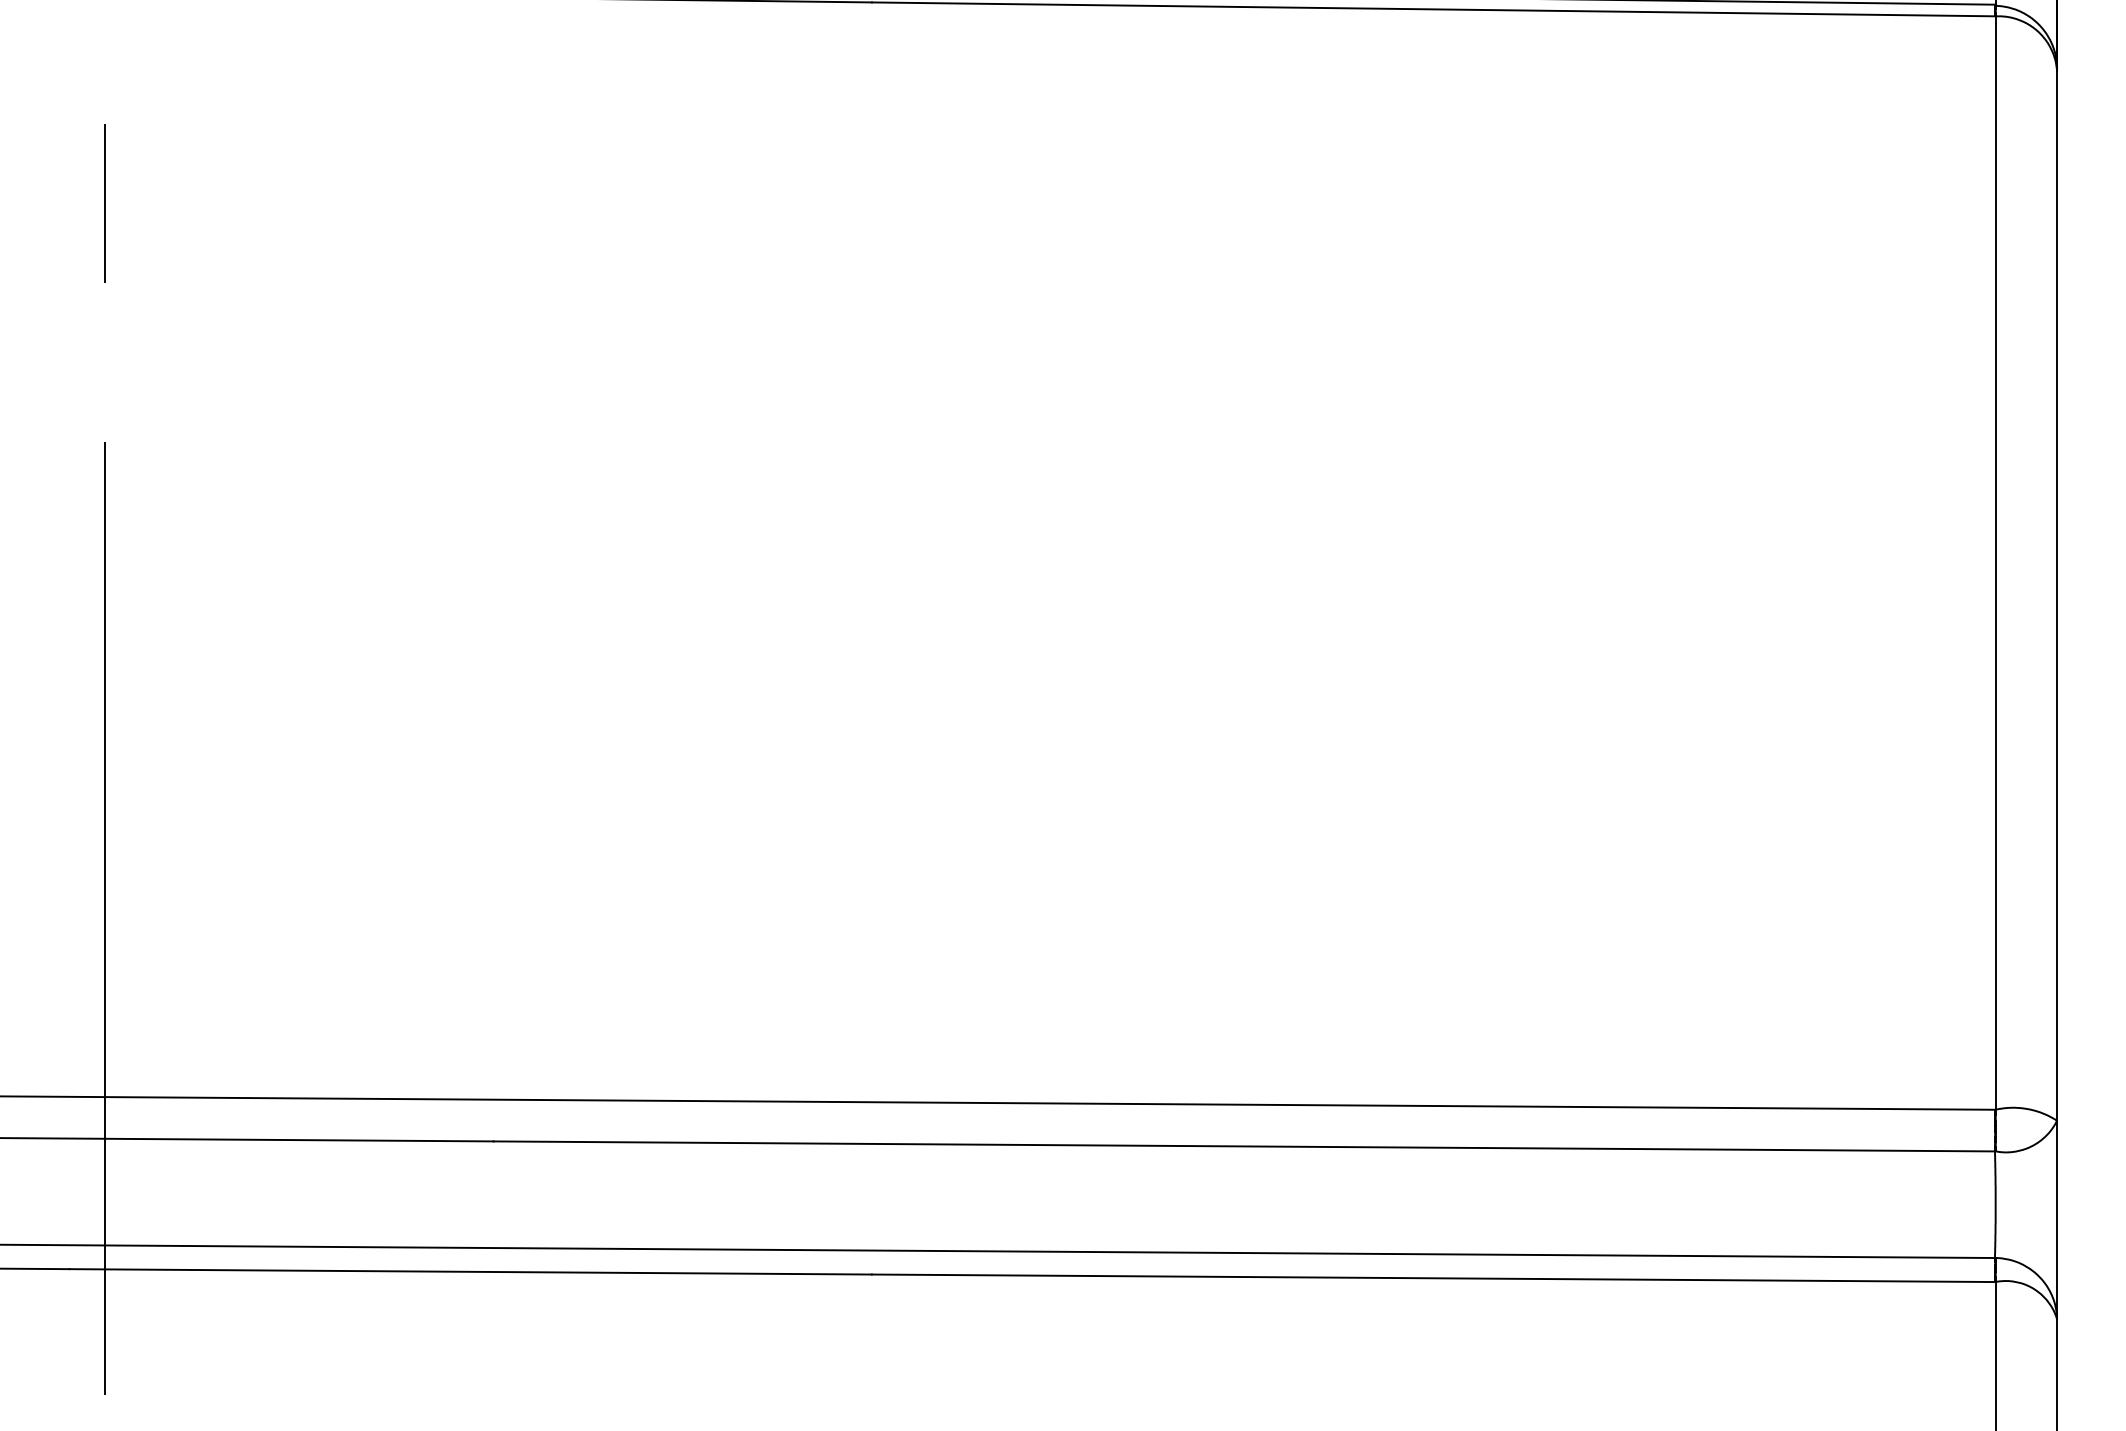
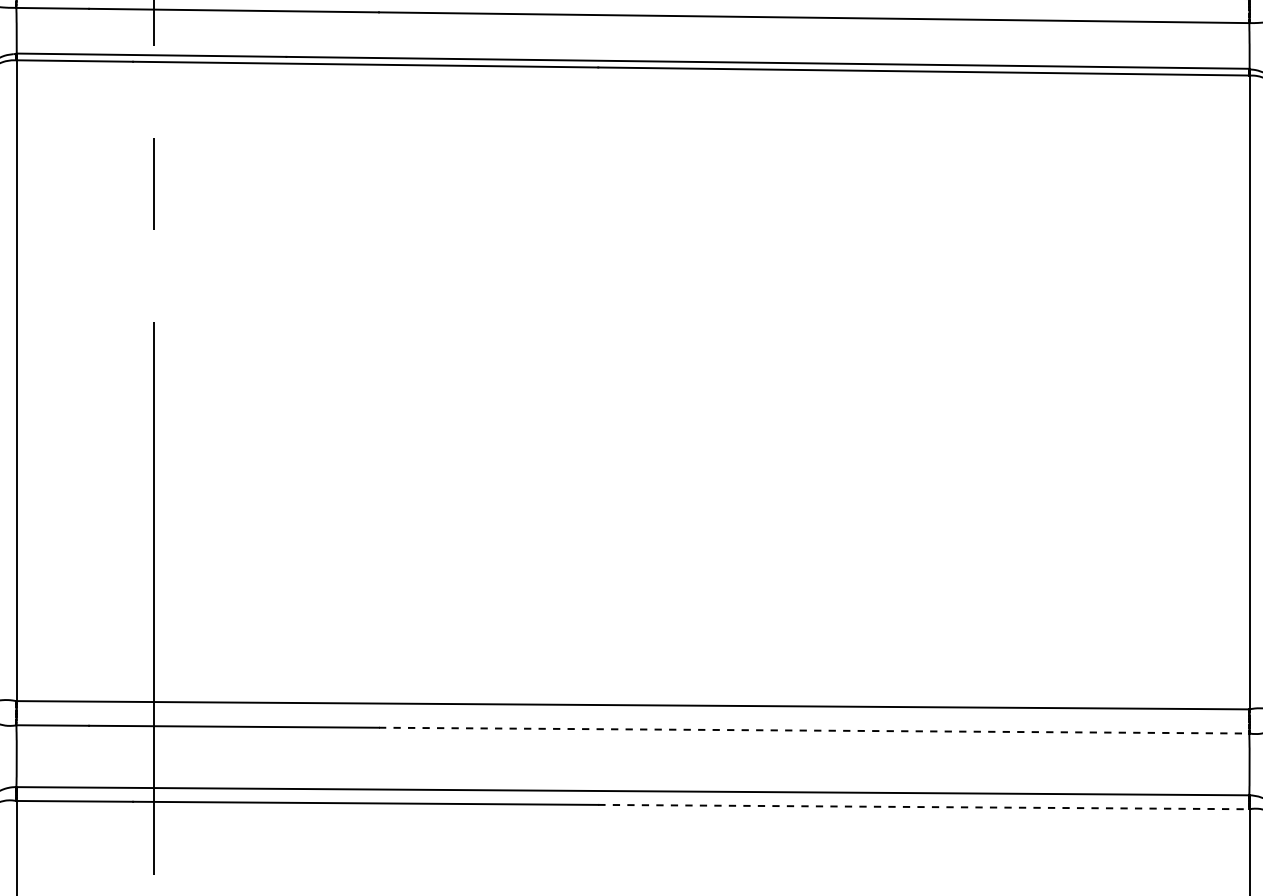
line: (1244, 1146) -> (814, 730), solid -> dashed
line: (1432, 1279) -> (923, 807), solid -> dashed

